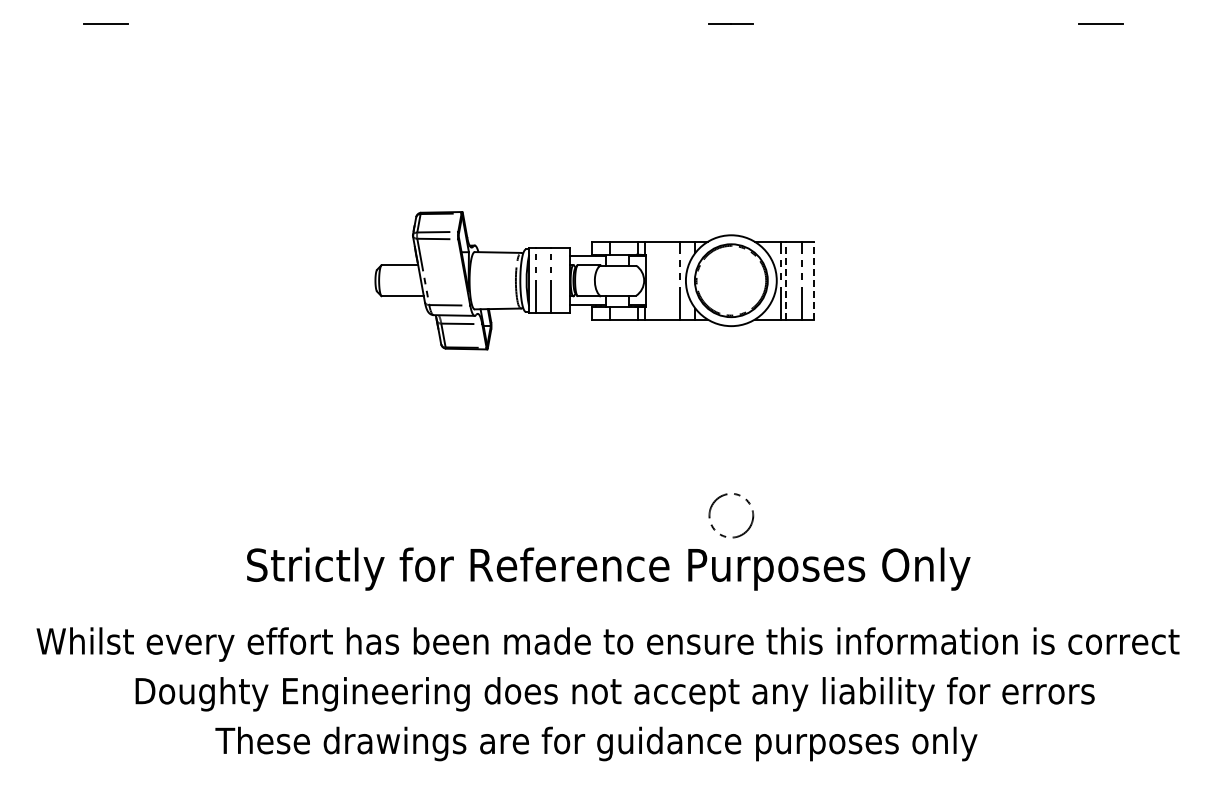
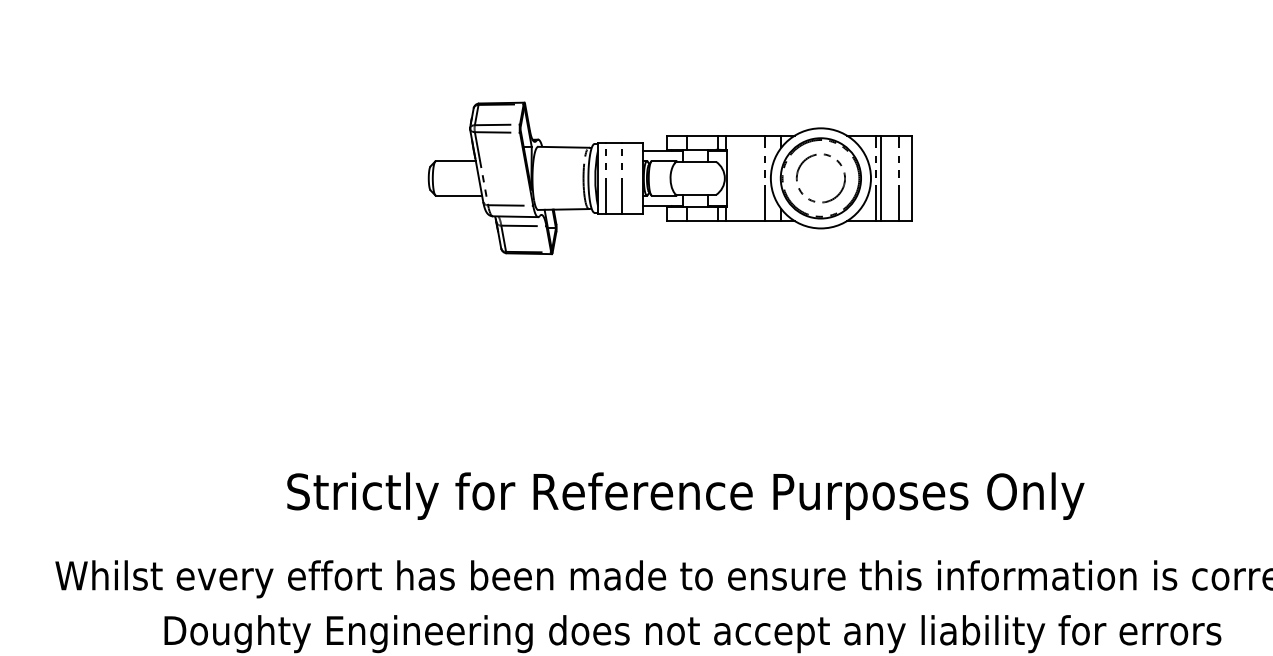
line: (786, 280) -> (881, 178), dashed -> solid
line: (813, 280) -> (911, 178), dashed -> solid
circle: (731, 515) -> (821, 178), moved

